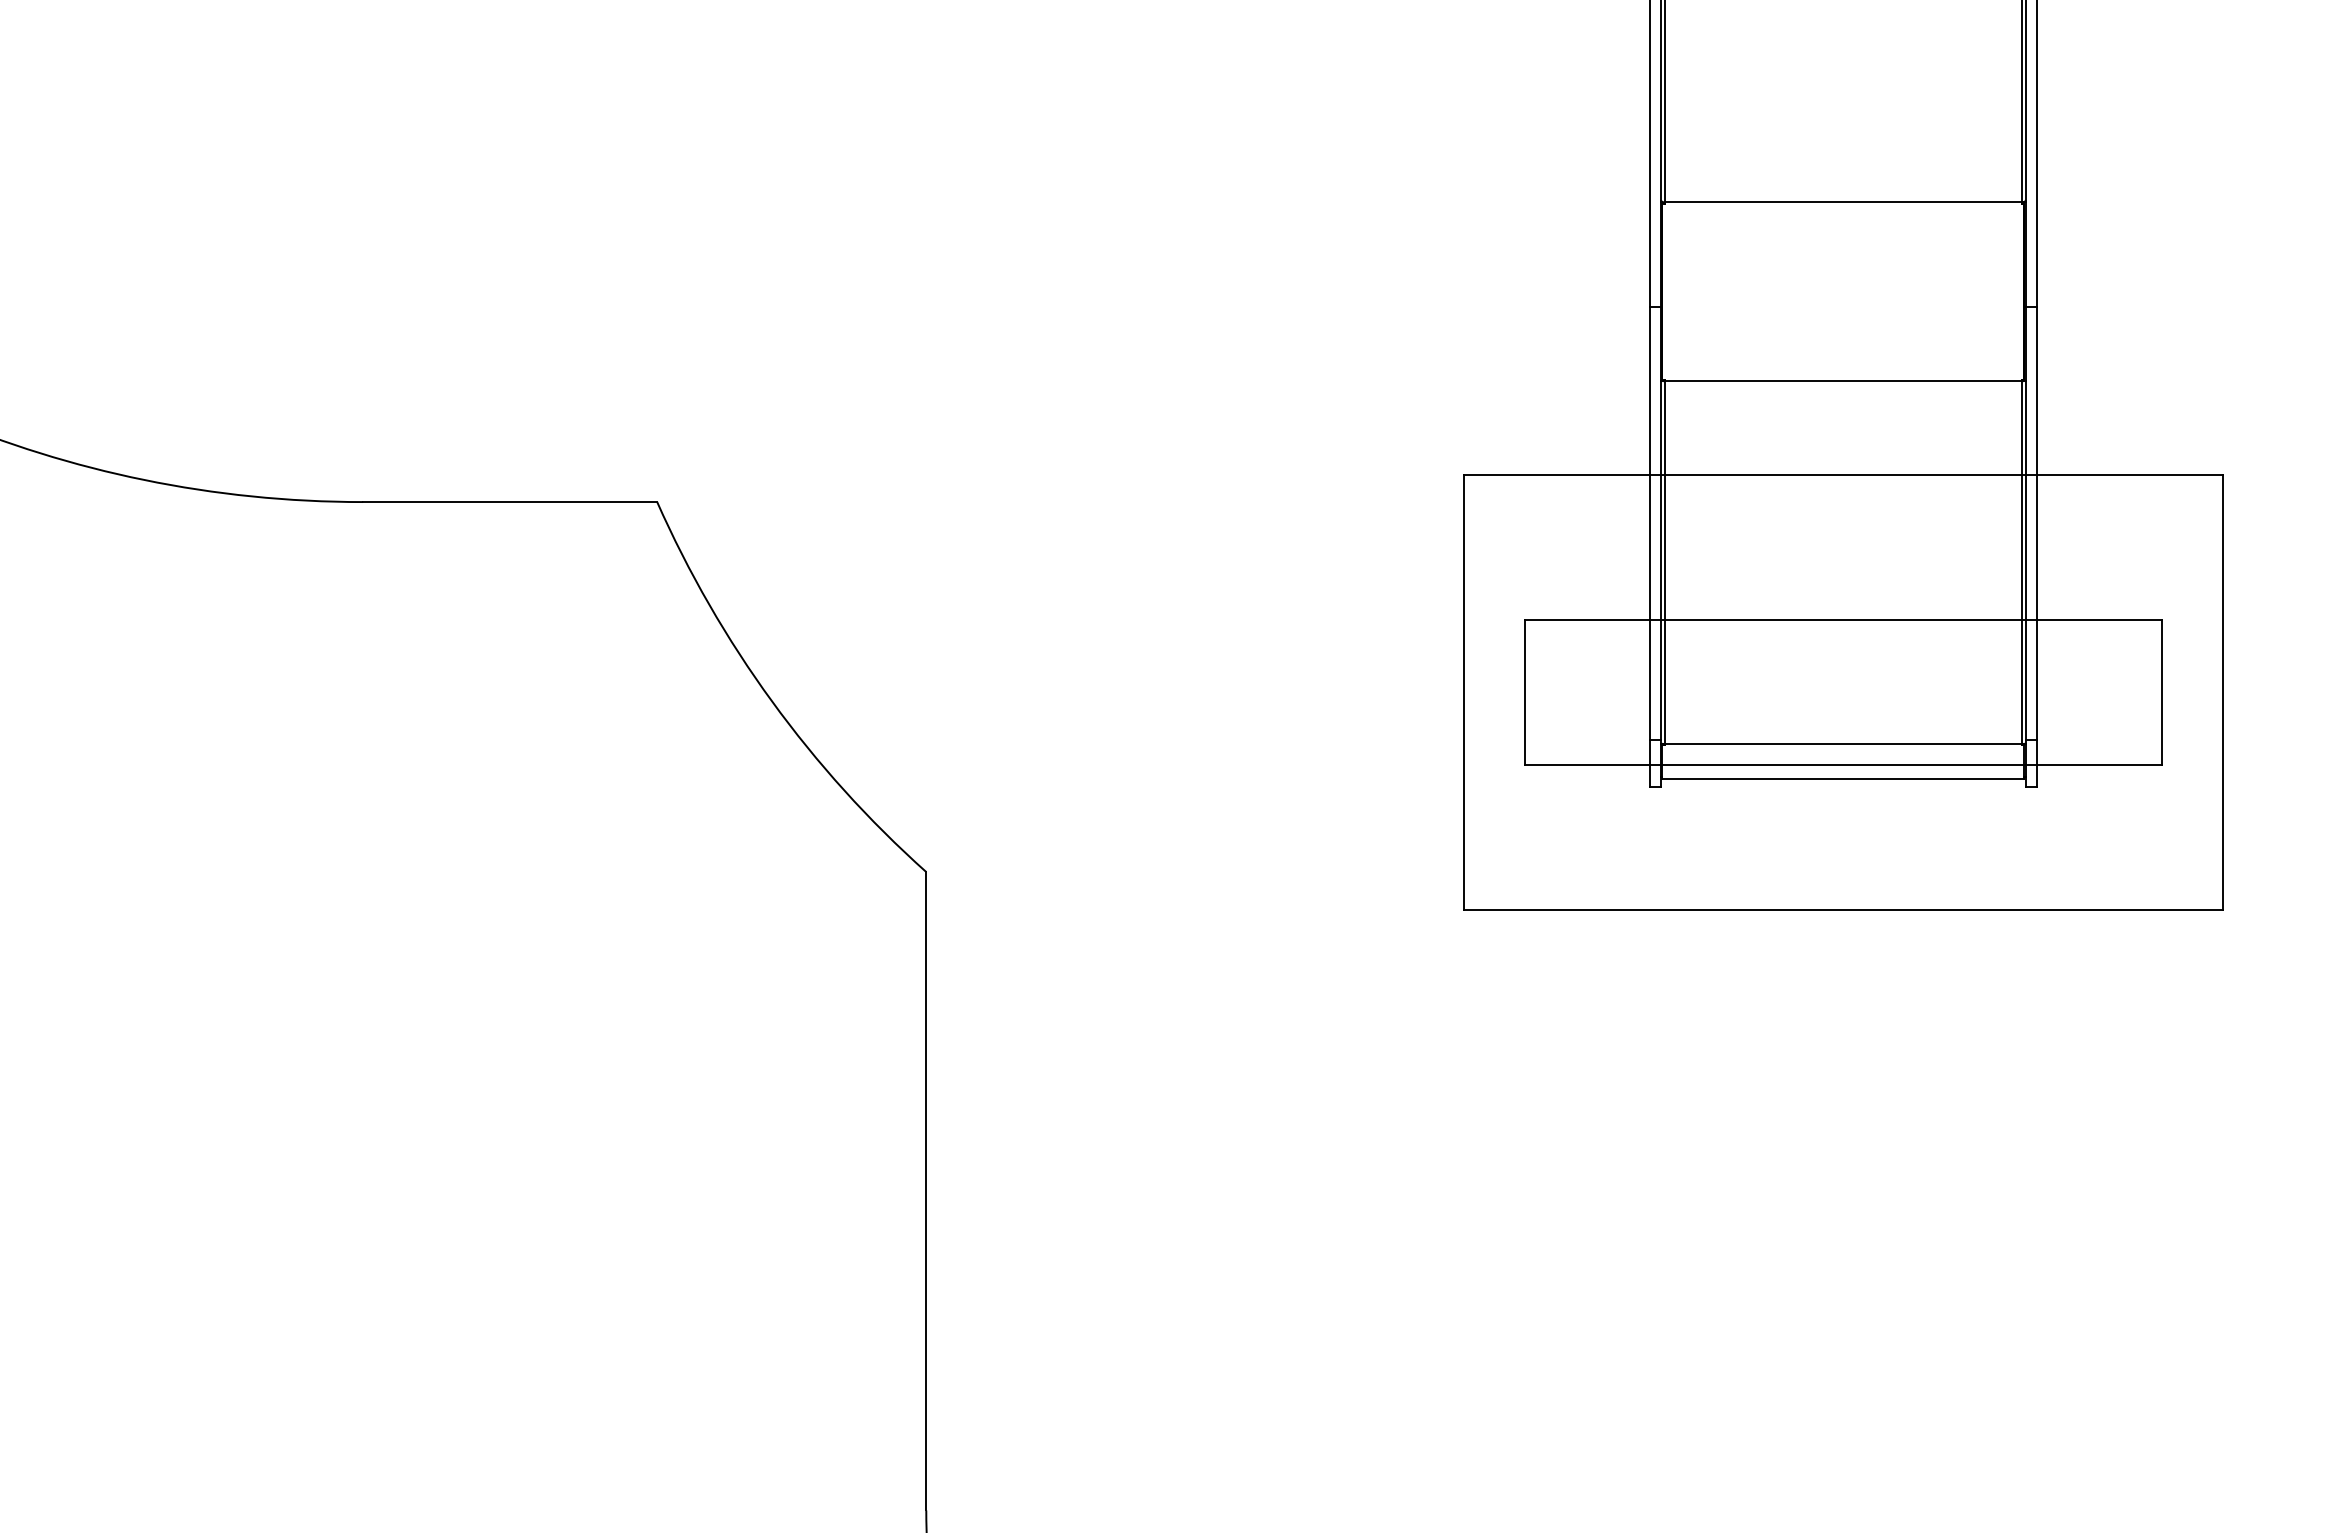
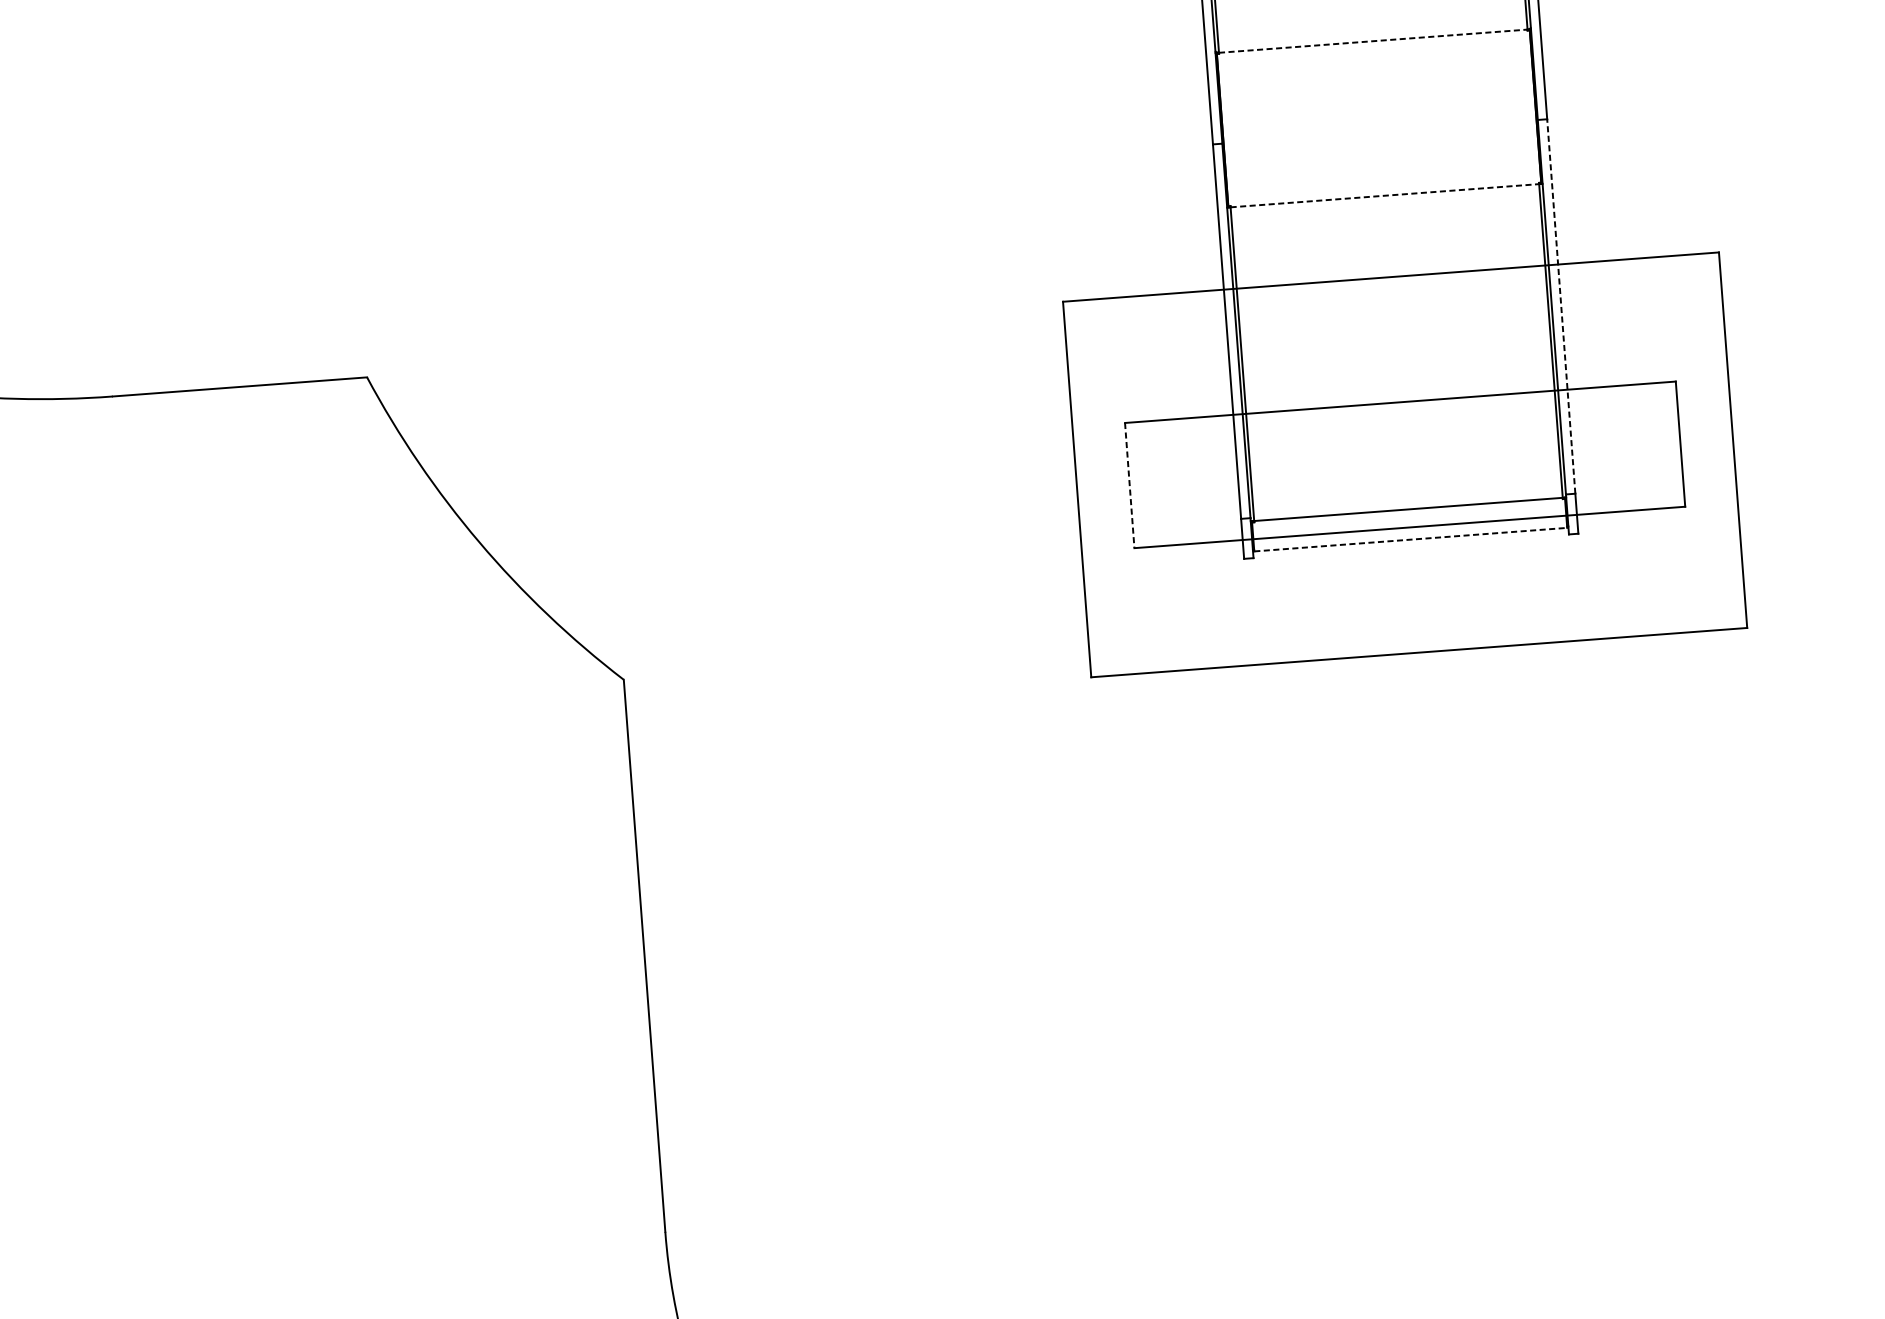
line: (1843, 202) -> (1373, 41), solid -> dashed
line: (1843, 381) -> (1384, 196), solid -> dashed
line: (2036, 523) -> (1561, 306), solid -> dashed
line: (1524, 692) -> (1129, 485), solid -> dashed
line: (1843, 778) -> (1410, 539), solid -> dashed

